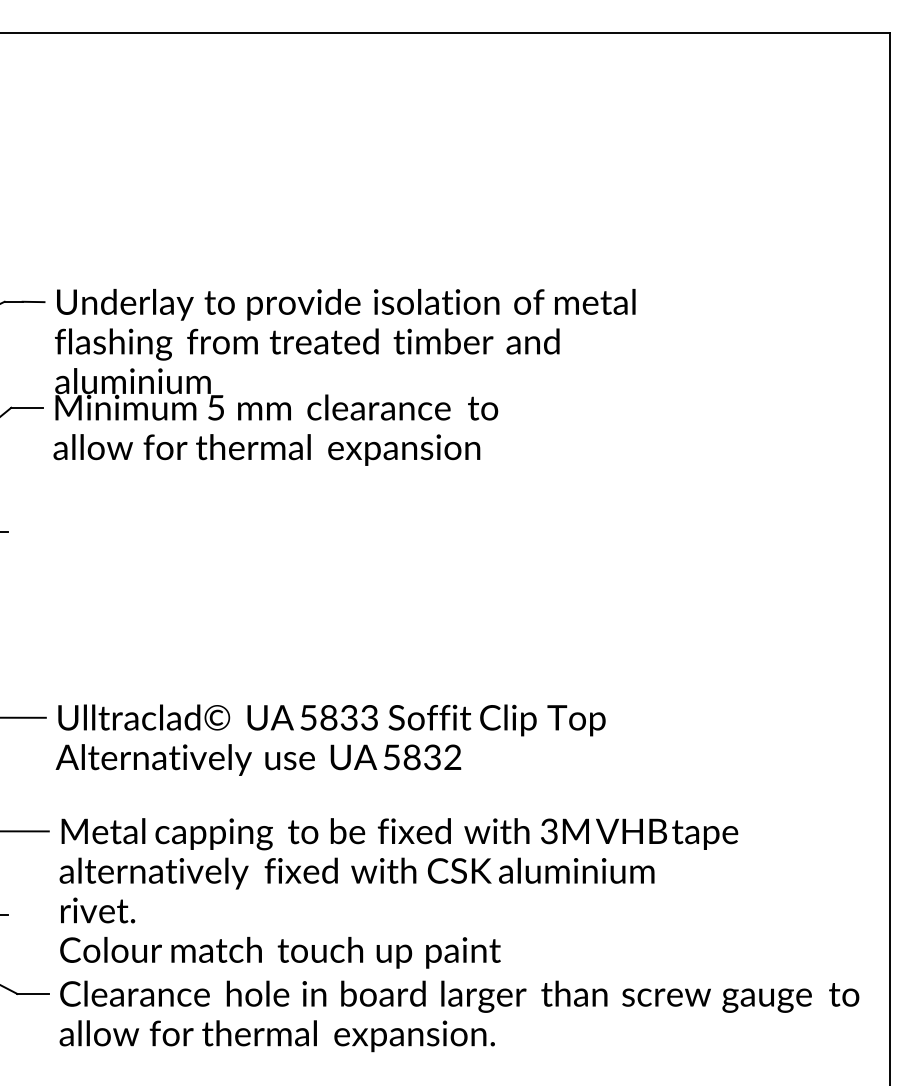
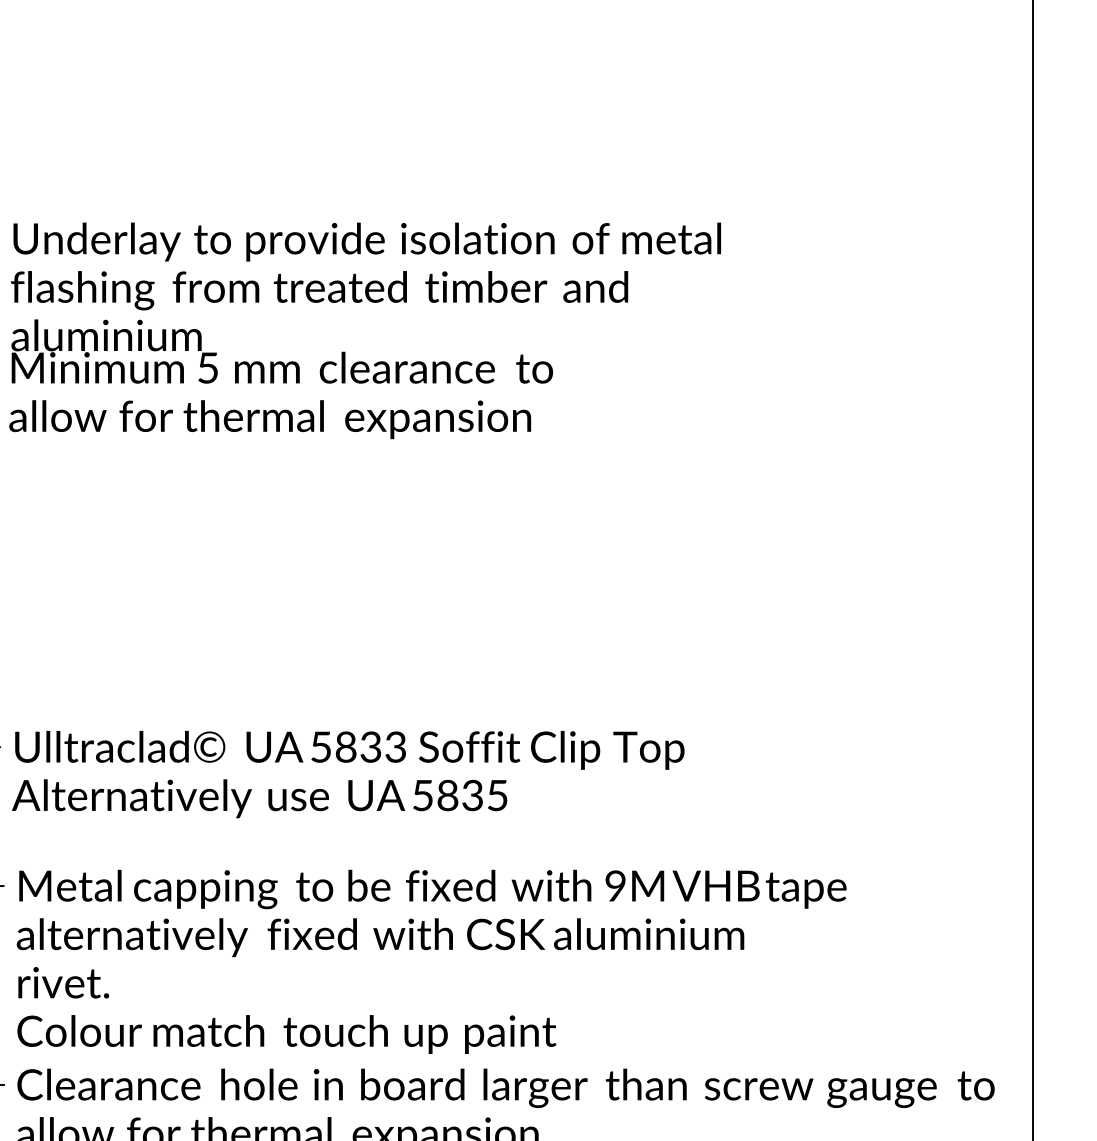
text: (452, 757) -> (497, 795), 5832 -> 5835
text: (549, 831) -> (615, 886), 3M -> 9M

